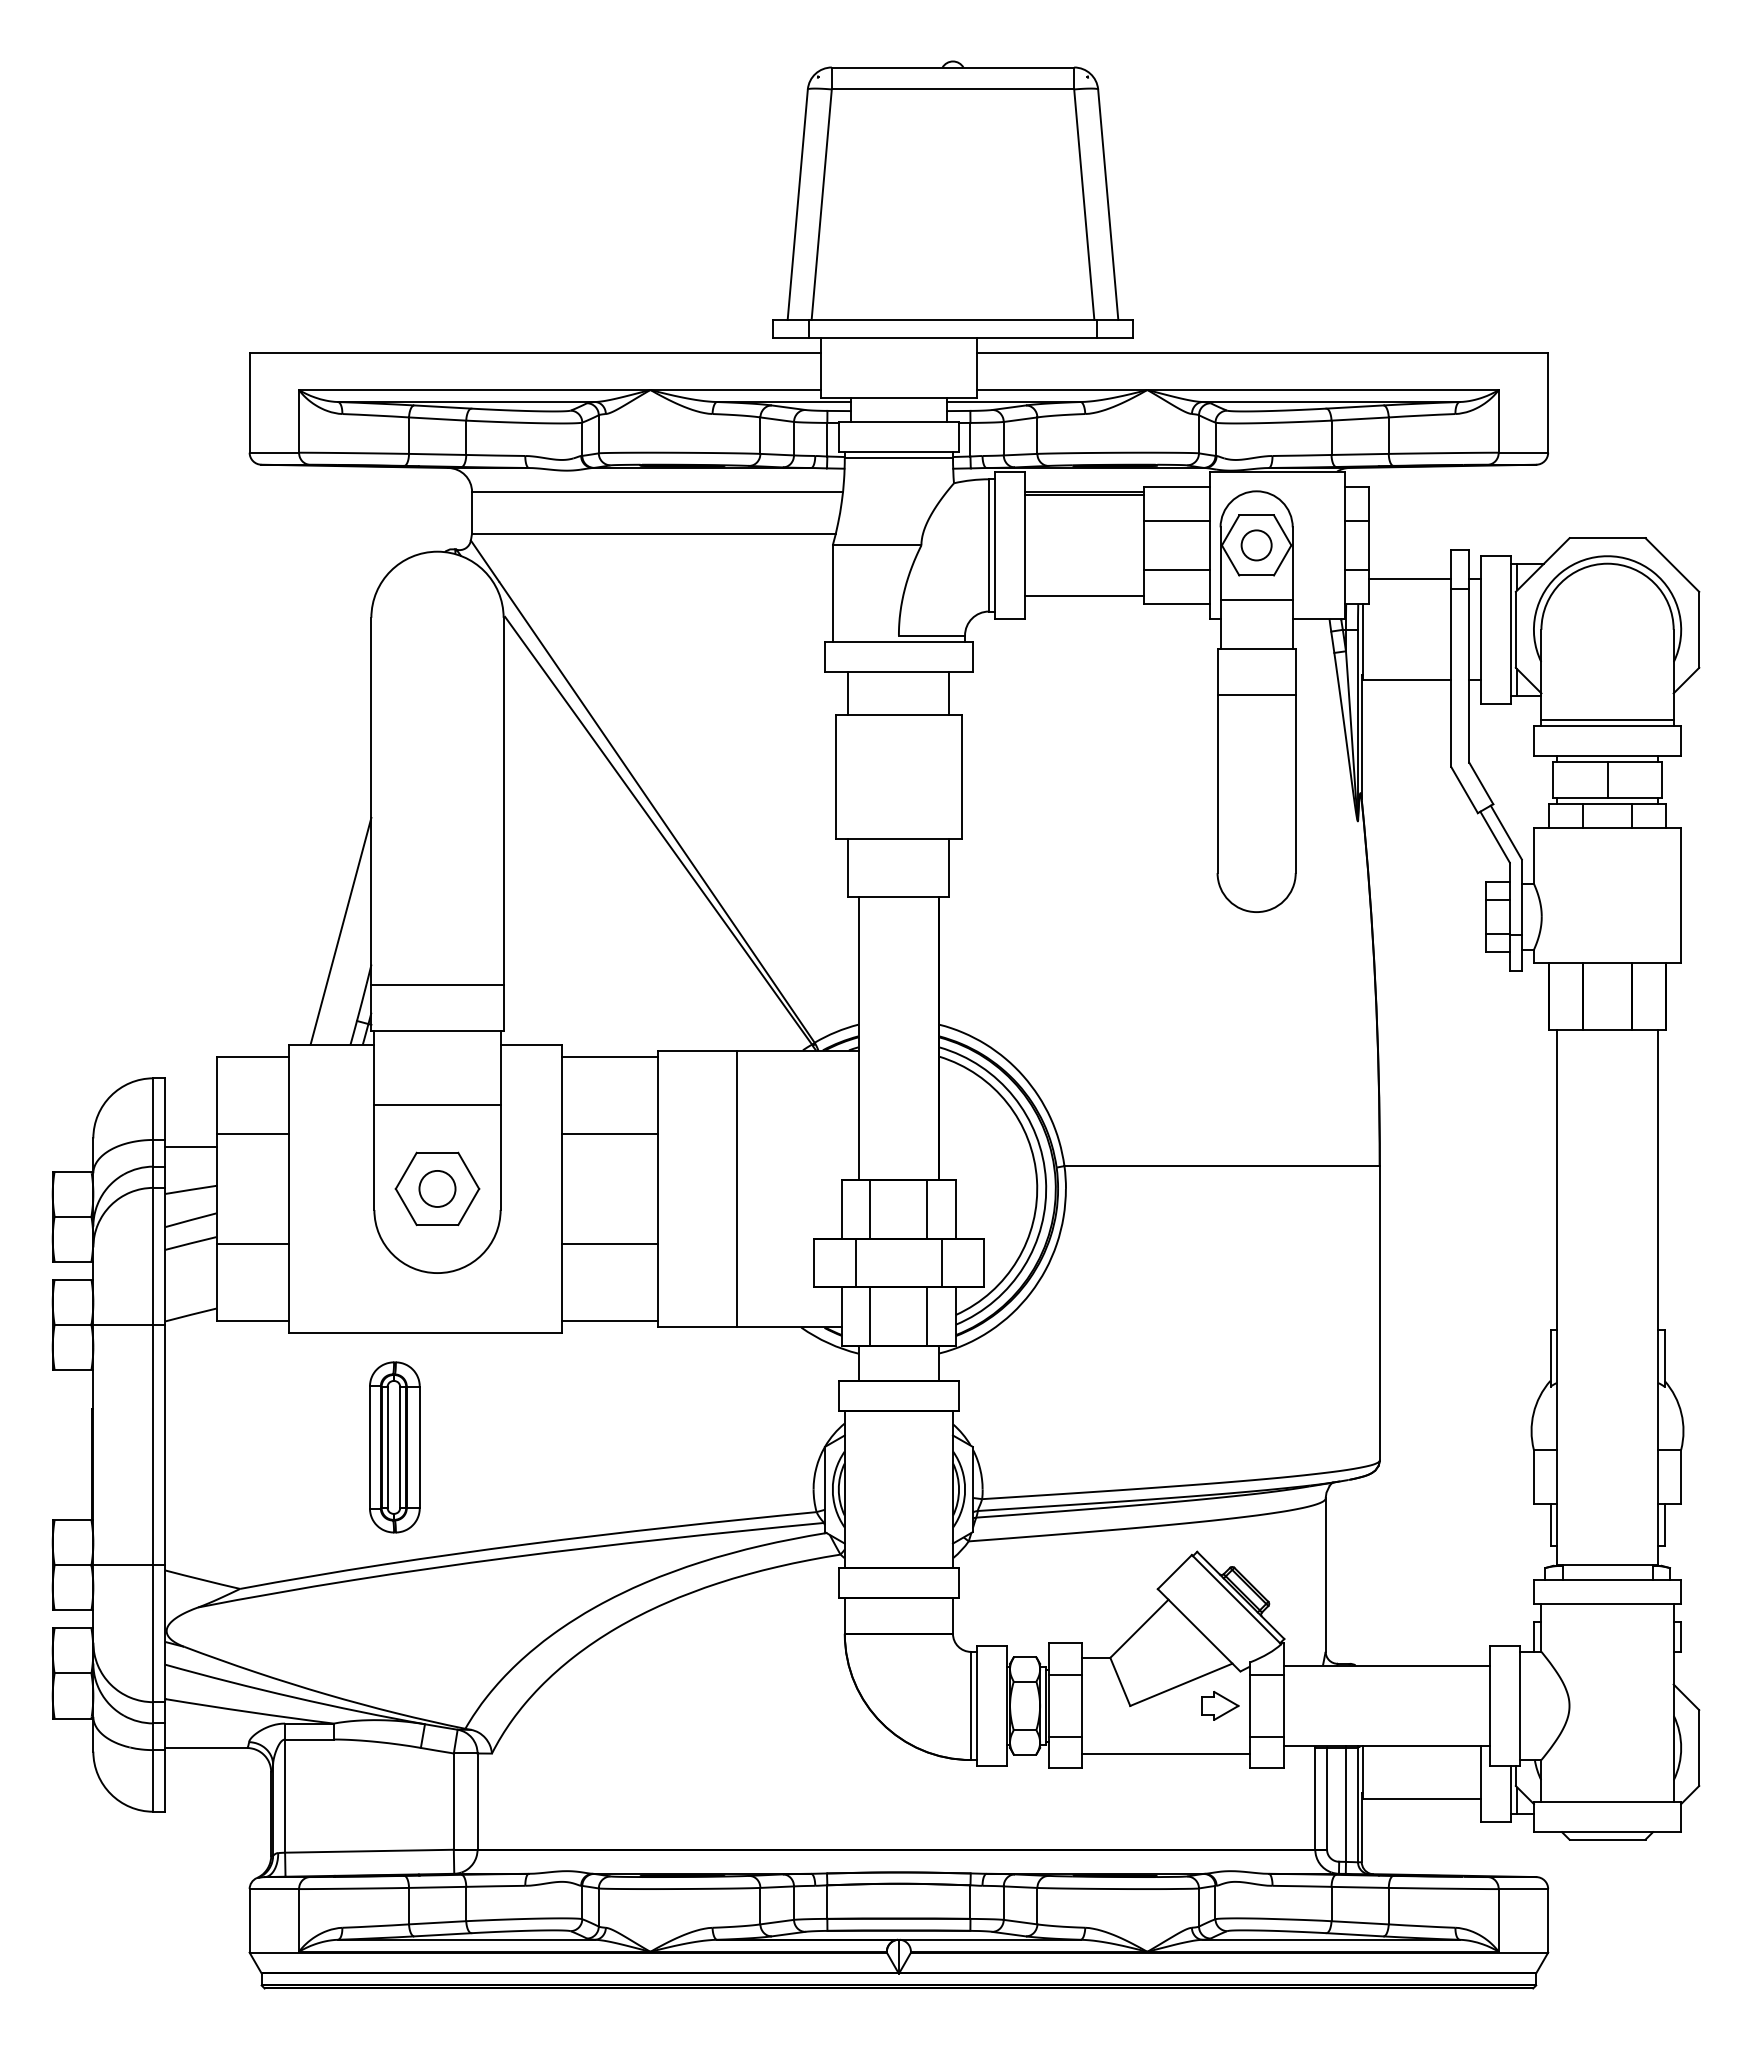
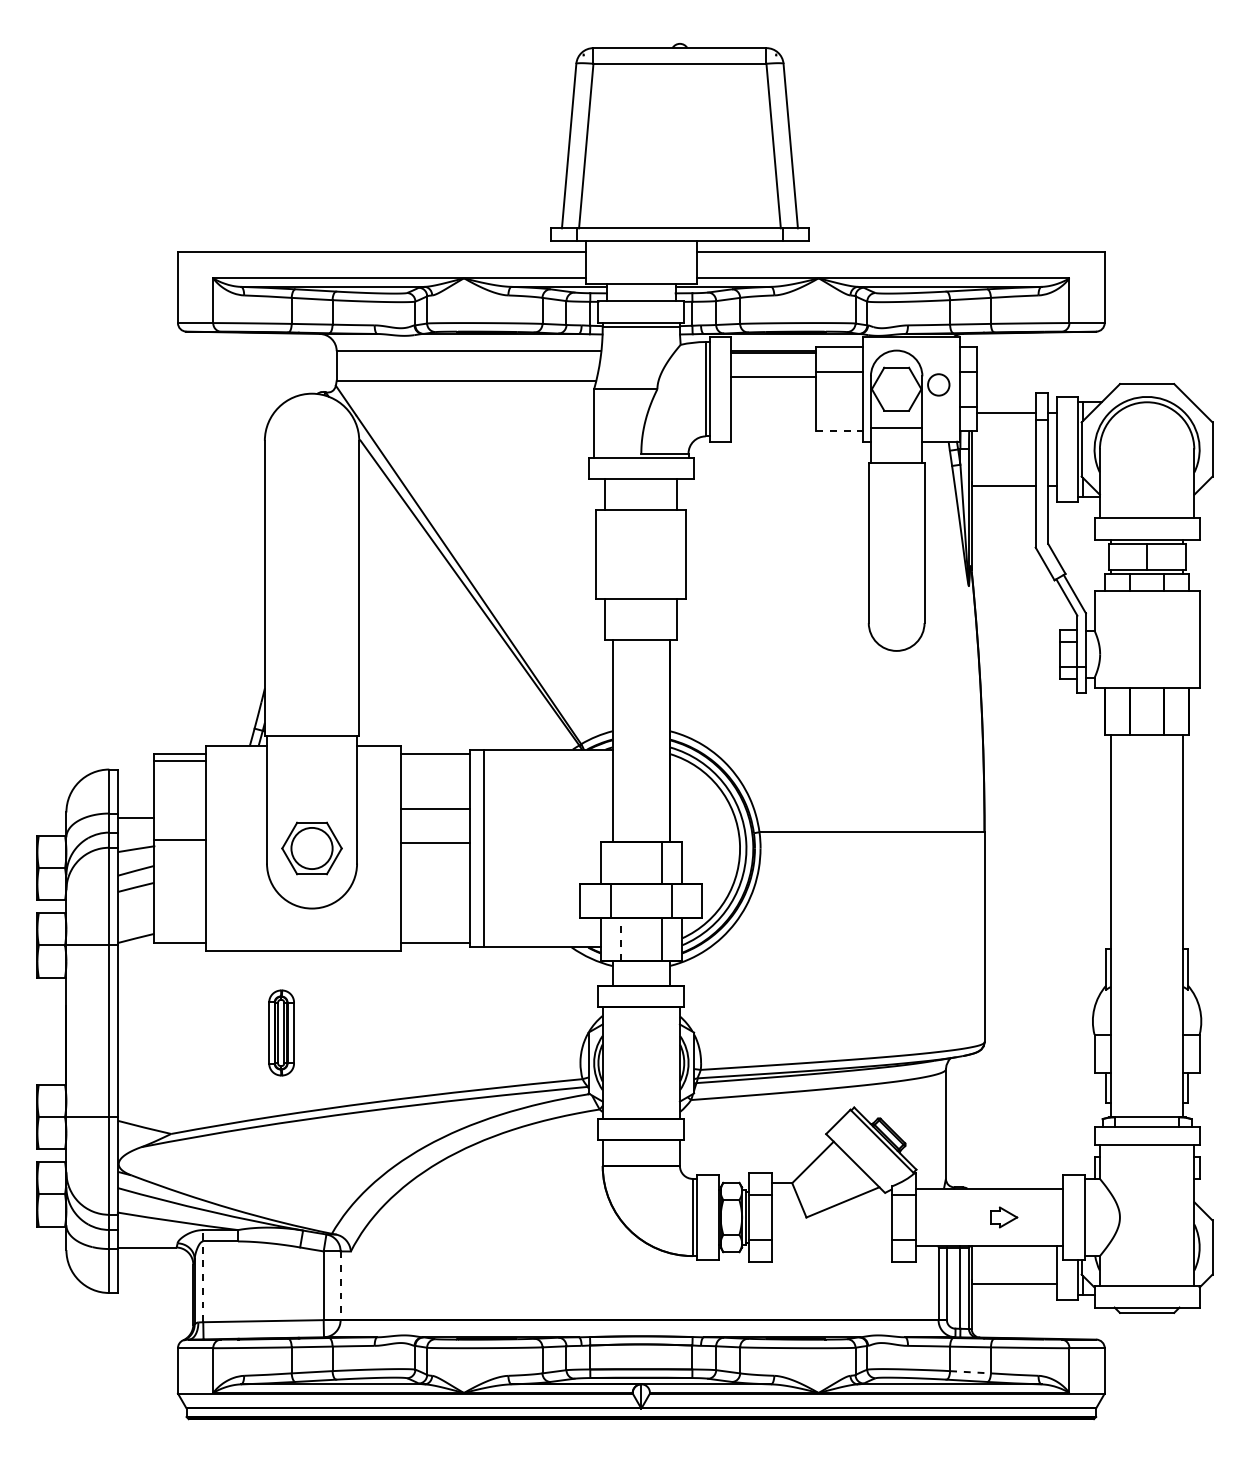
circle: (1256, 545) -> (938, 384), moved
line: (1176, 569) -> (839, 406), removed
line: (1084, 595) -> (773, 377), moved
line: (1177, 604) -> (840, 431), solid -> dashed
line: (1256, 694) -> (896, 495), removed
line: (1607, 720) -> (1147, 514), removed
line: (340, 930) -> (242, 664), removed
line: (437, 985) -> (312, 703), removed
line: (437, 1104) -> (312, 788), removed
line: (252, 1134) -> (180, 761), moved
circle: (437, 1188) -> (312, 848), size x1.6
line: (736, 1188) -> (484, 848), moved
line: (870, 1208) -> (621, 862), removed
line: (252, 1243) -> (180, 839), moved
line: (610, 1243) -> (435, 843), moved
line: (870, 1316) -> (621, 939), solid -> dashed
part: (394, 1447) -> (281, 1033), size x0.7
part: (1220, 1705) -> (1004, 1217), moved
line: (1166, 1754) -> (832, 1252), removed
line: (285, 1788) -> (203, 1276), solid -> dashed
line: (477, 1802) -> (340, 1286), solid -> dashed
line: (1360, 1922) -> (970, 1372), solid -> dashed

